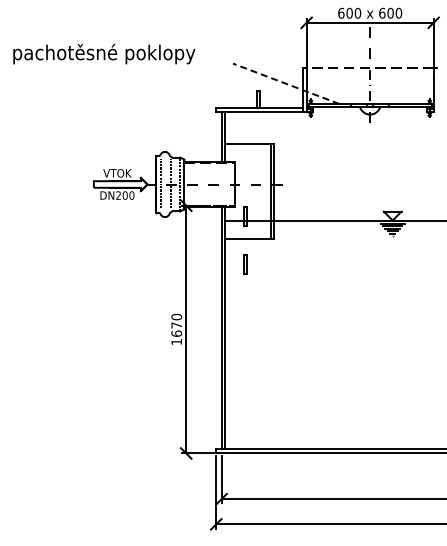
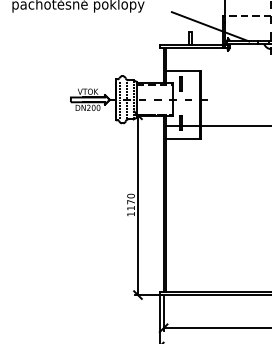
line: (286, 83) -> (210, 26), dashed -> solid
line: (244, 264) -> (180, 83), moved
text: (176, 333) -> (130, 208), 1670 -> 1170

